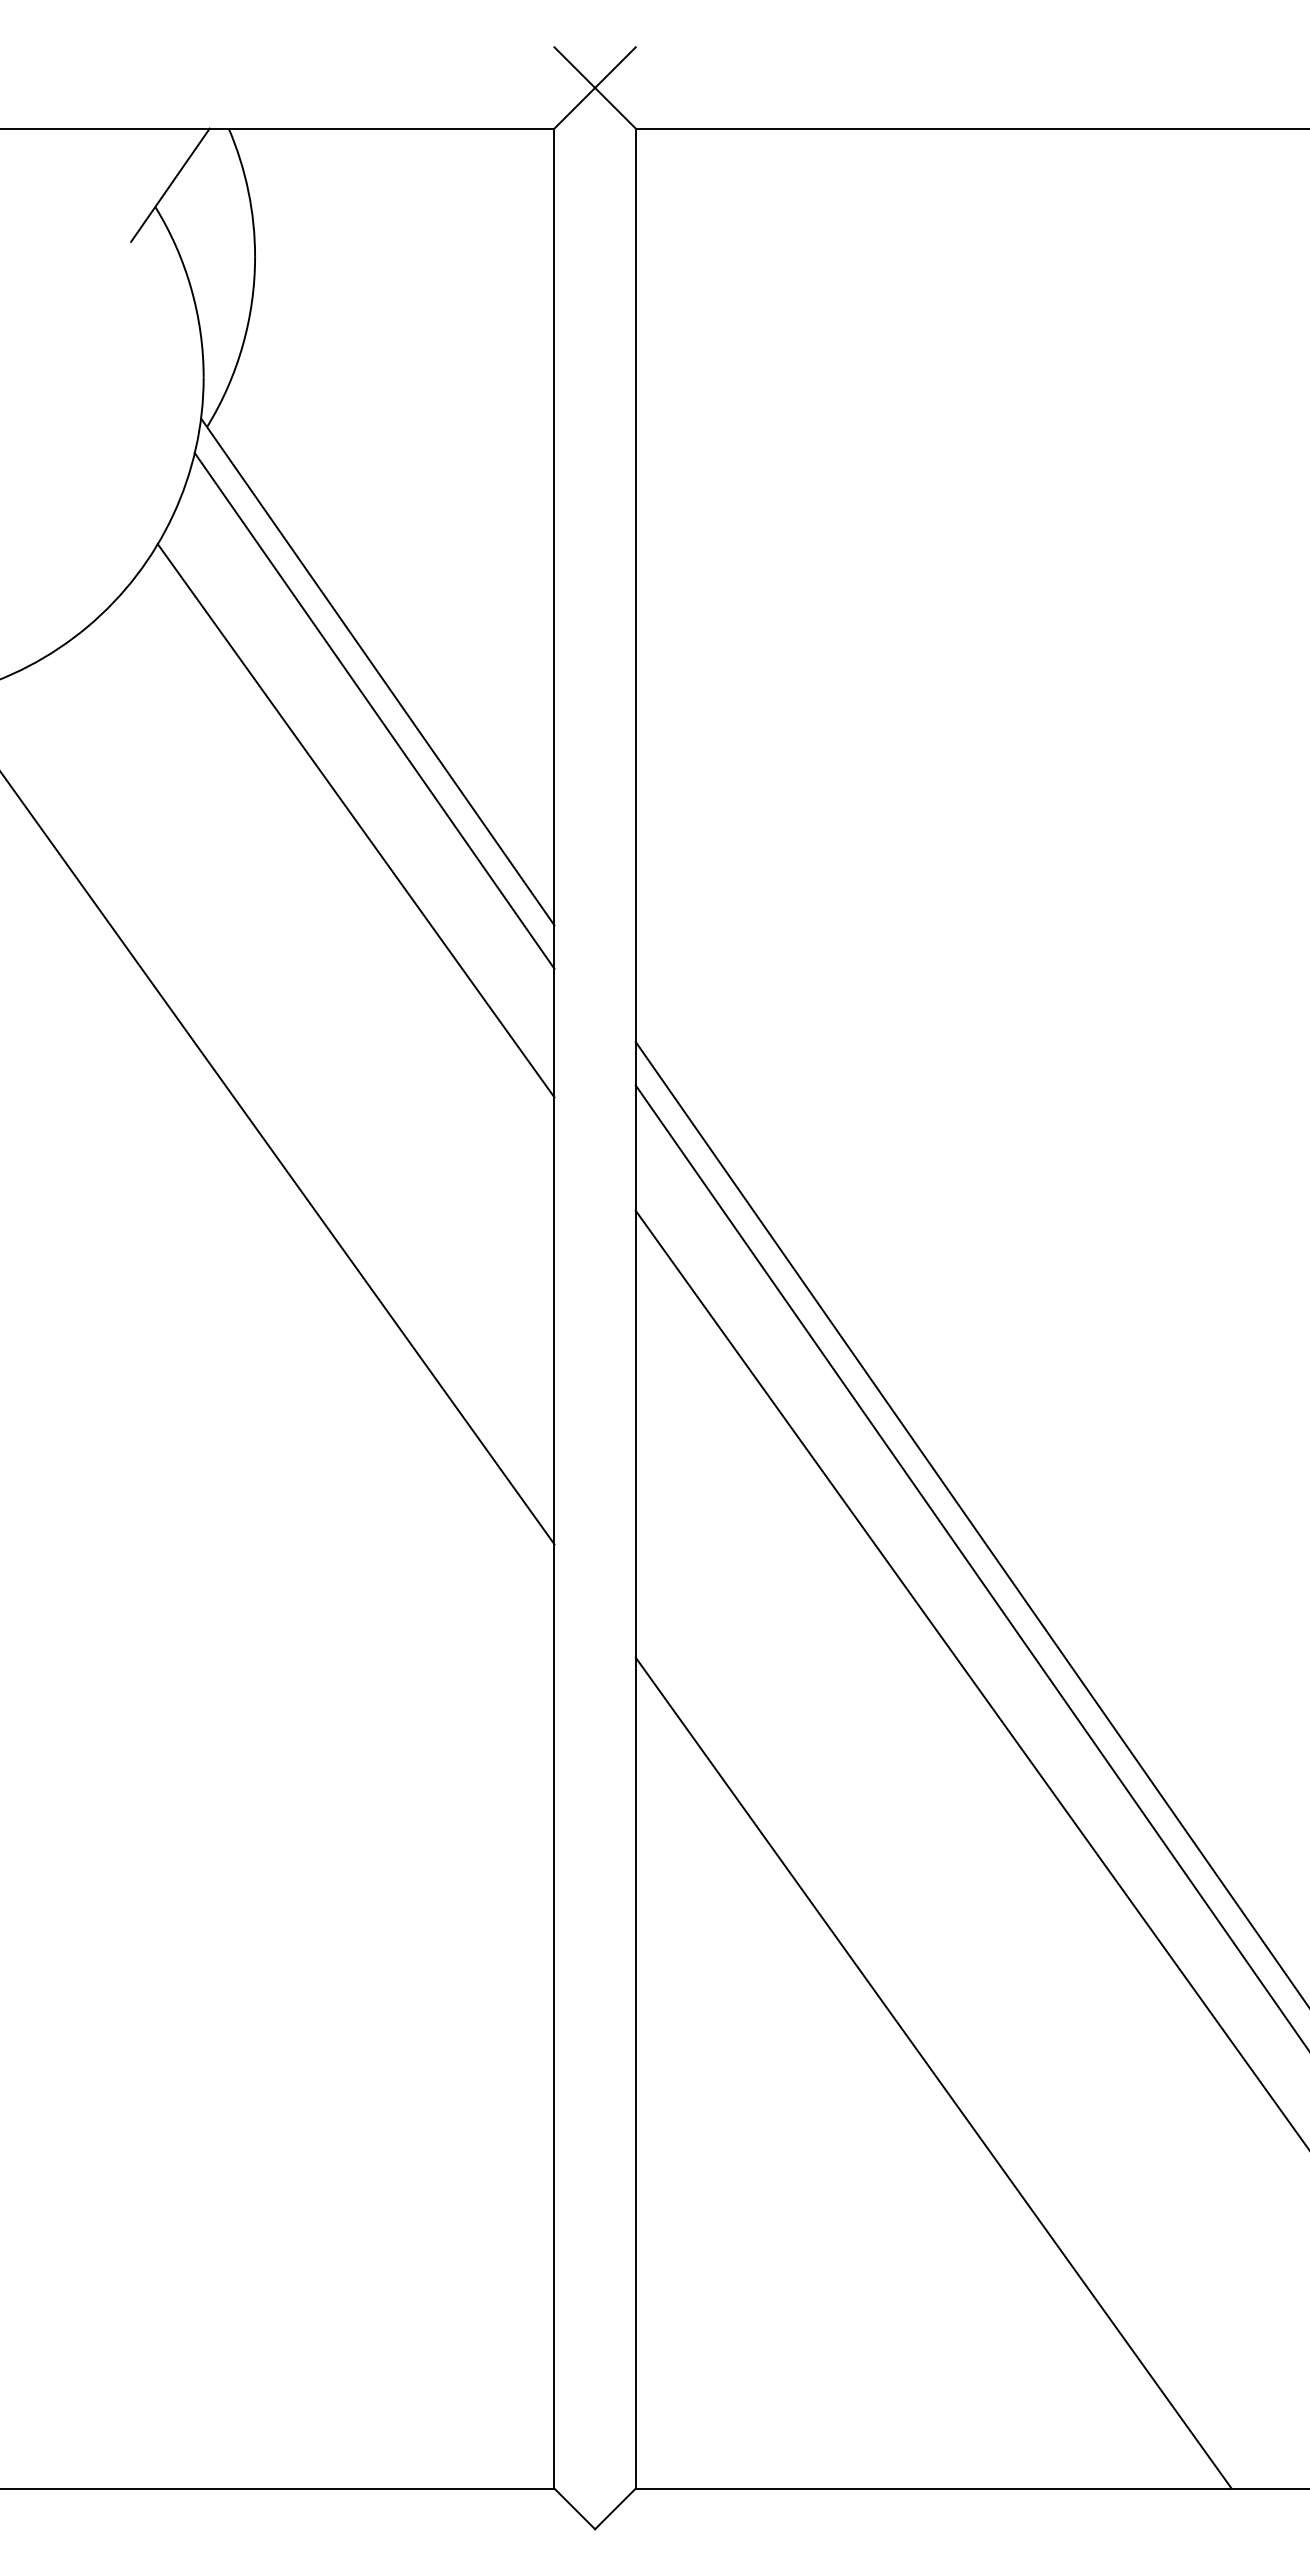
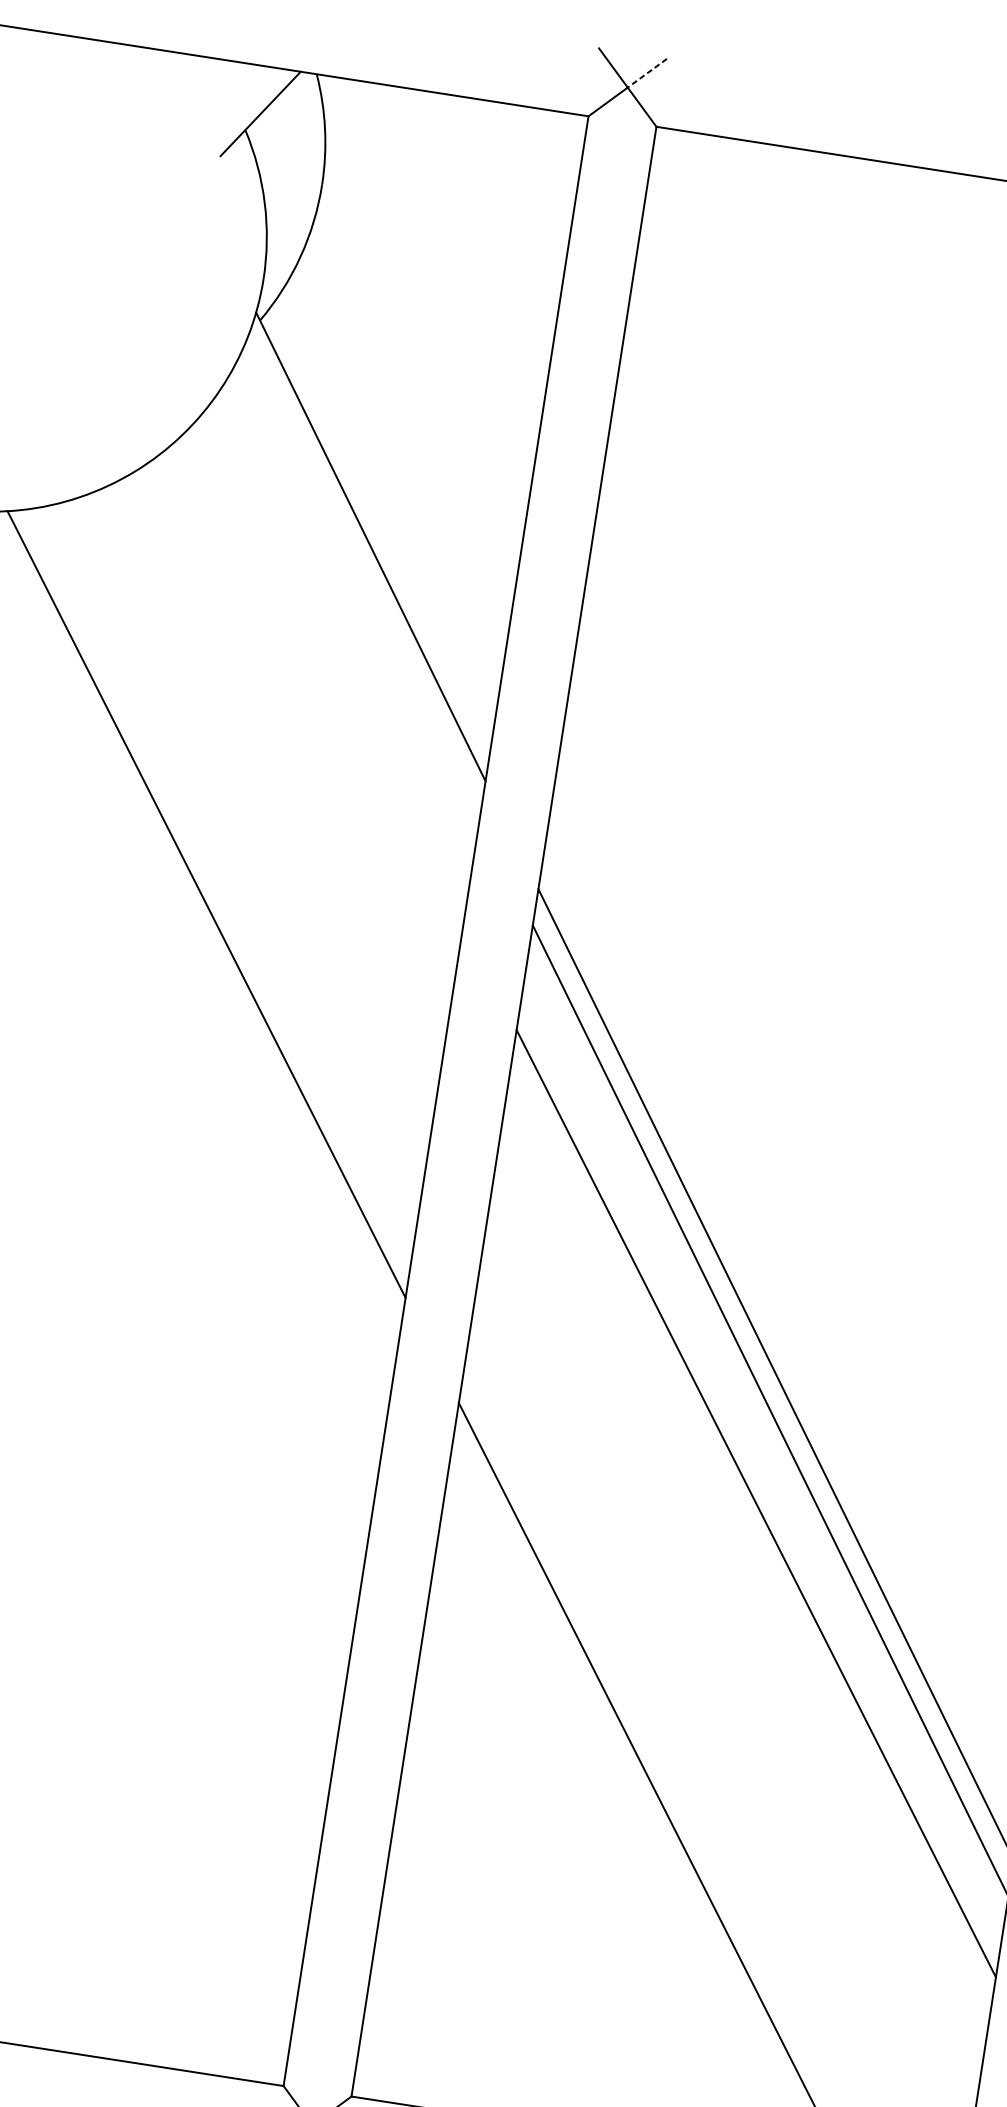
line: (615, 67) -> (647, 73), solid -> dashed
line: (374, 710) -> (363, 578), removed
line: (355, 820) -> (333, 668), removed

